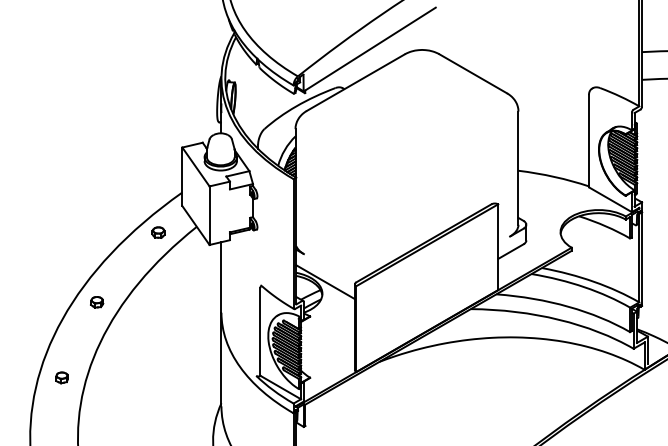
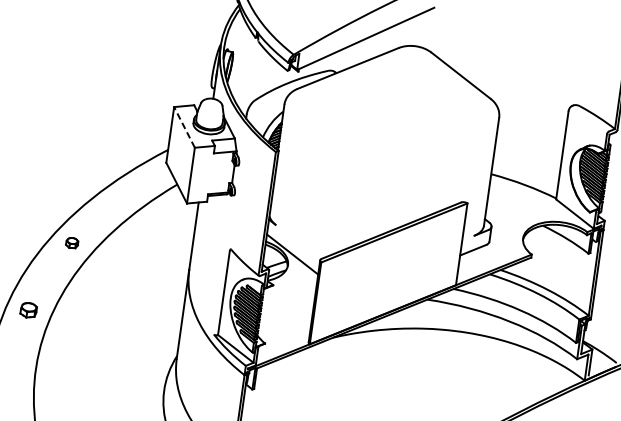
line: (195, 166) -> (184, 126), solid -> dashed
part: (158, 232) -> (140, 184), removed
part: (61, 377) -> (28, 309), size x1.4

